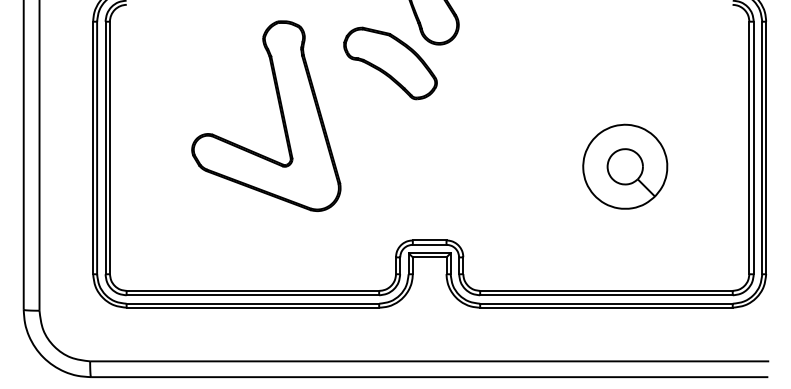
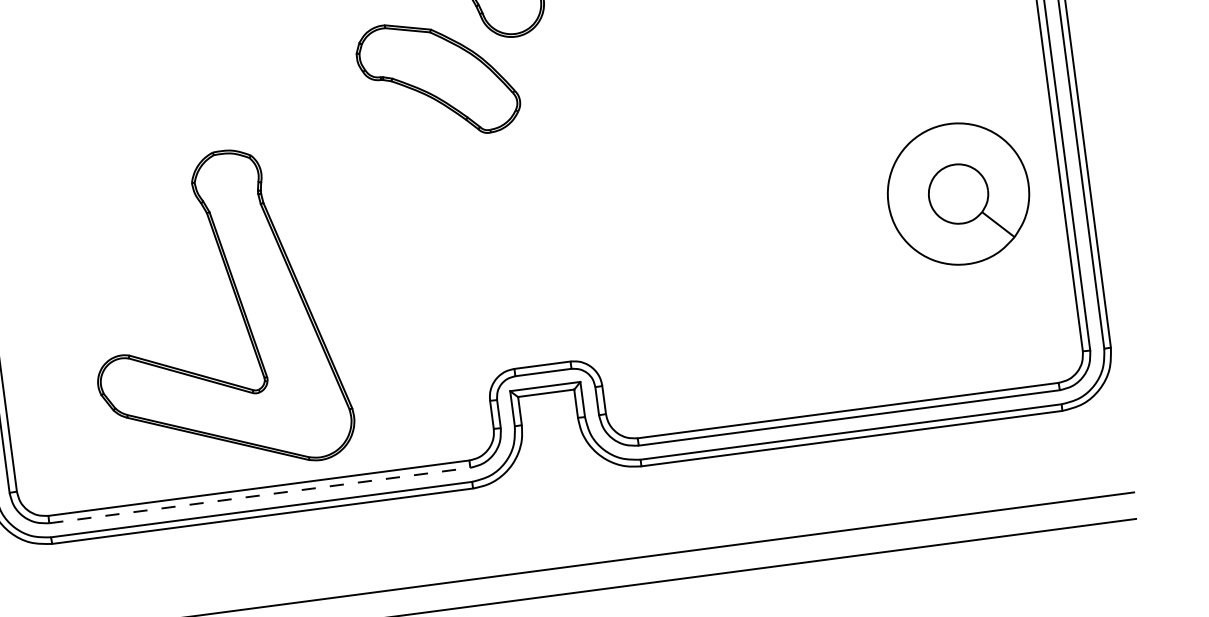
part: (279, 110) -> (235, 300), moved
part: (625, 166) -> (958, 193), moved
line: (253, 295) -> (260, 495), solid -> dashed

